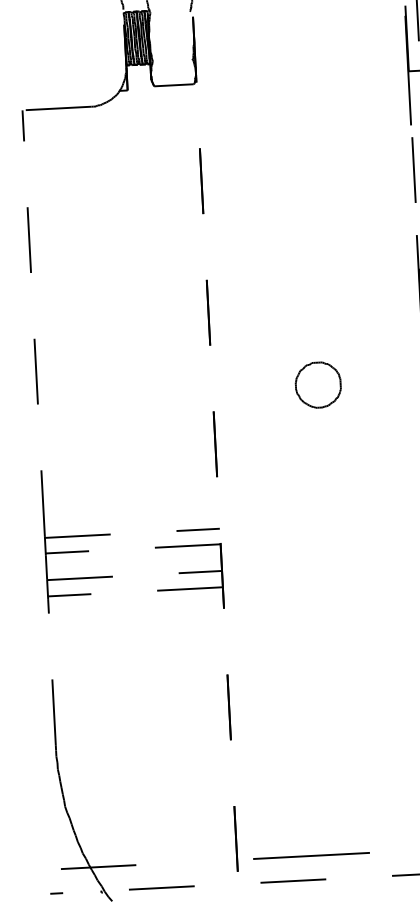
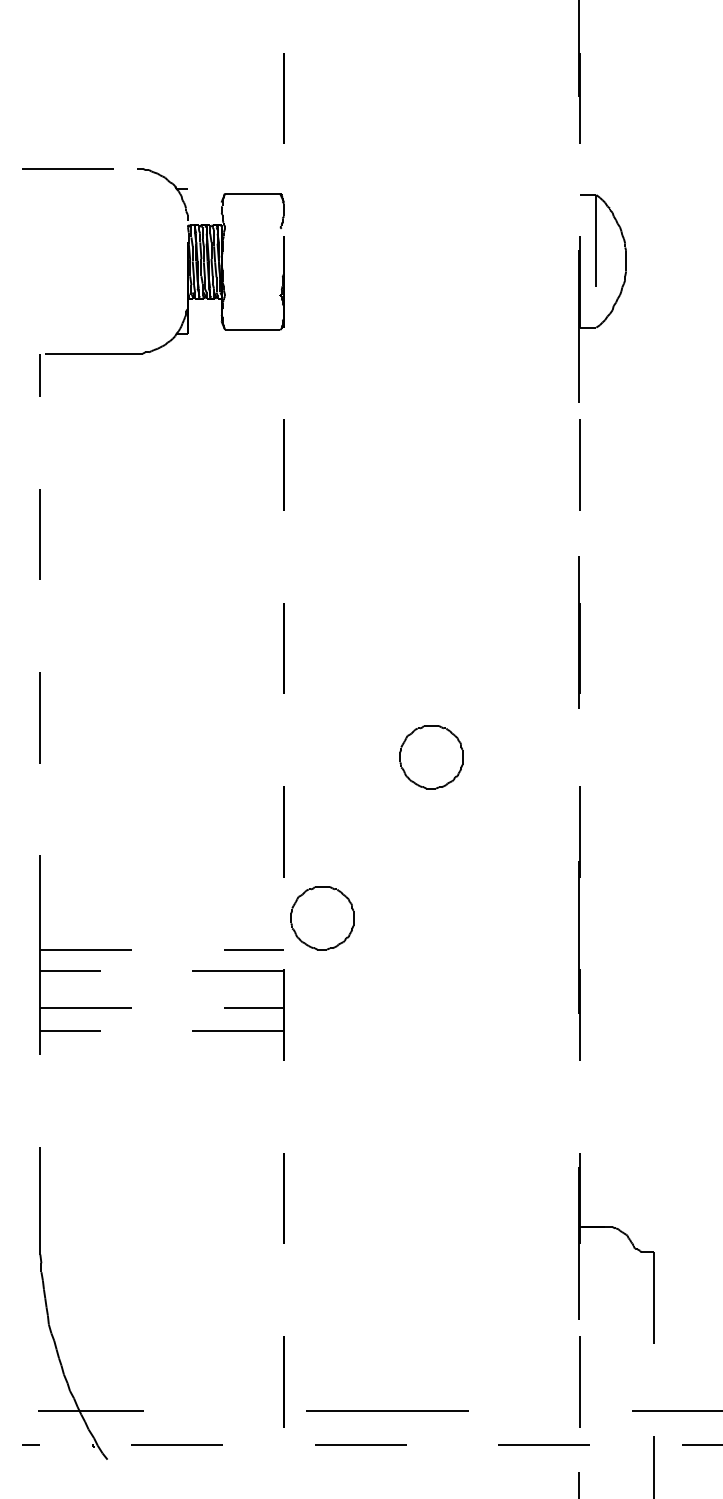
part: (246, 504) -> (322, 918), added

